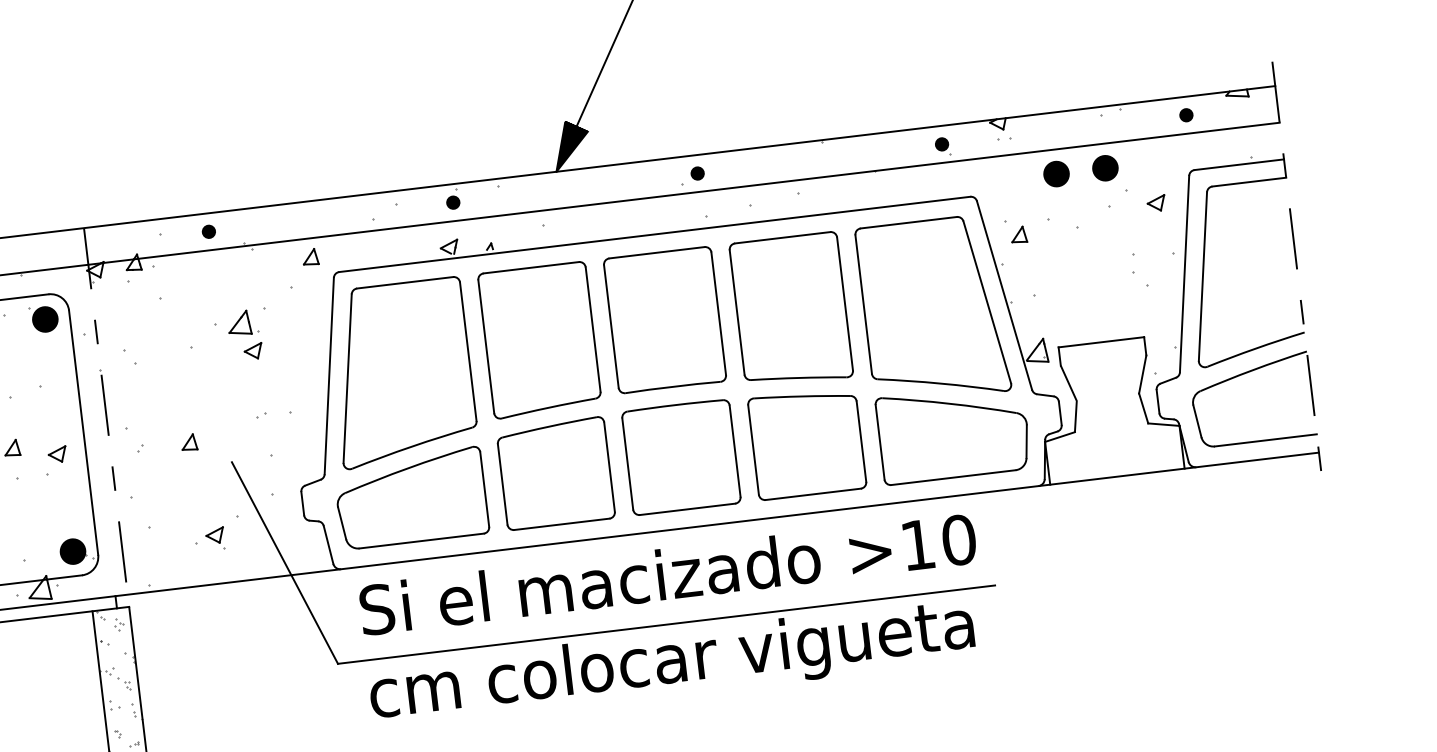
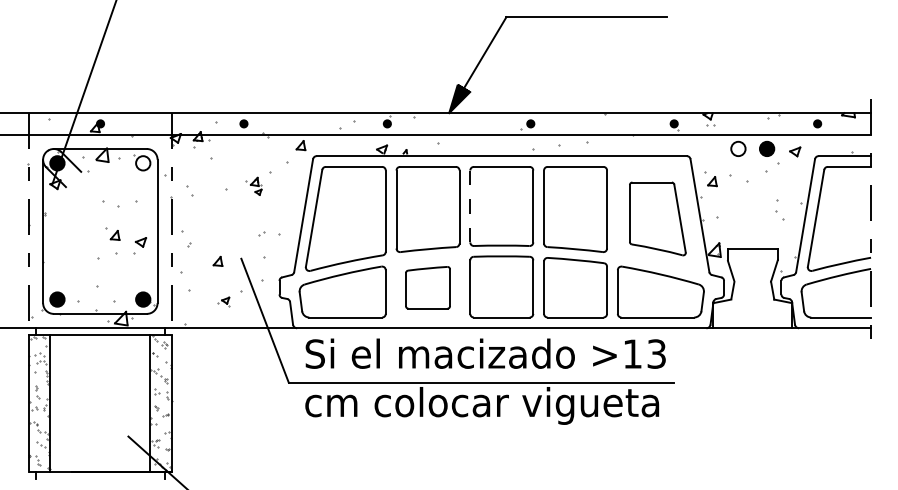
fill: (1056, 173) -> (738, 148), removed
part: (1156, 202) -> (795, 151), moved
part: (932, 309) -> (657, 218), size x0.7
fill: (45, 319) -> (143, 163), removed
line: (611, 326) -> (470, 206), solid -> dashed
part: (237, 336) -> (253, 186), size x0.6
part: (188, 441) -> (217, 260), moved
part: (554, 473) -> (427, 287), size x0.7
part: (210, 538) -> (223, 301), size x0.7
text: (958, 539) -> (656, 353), >10 -> >13

